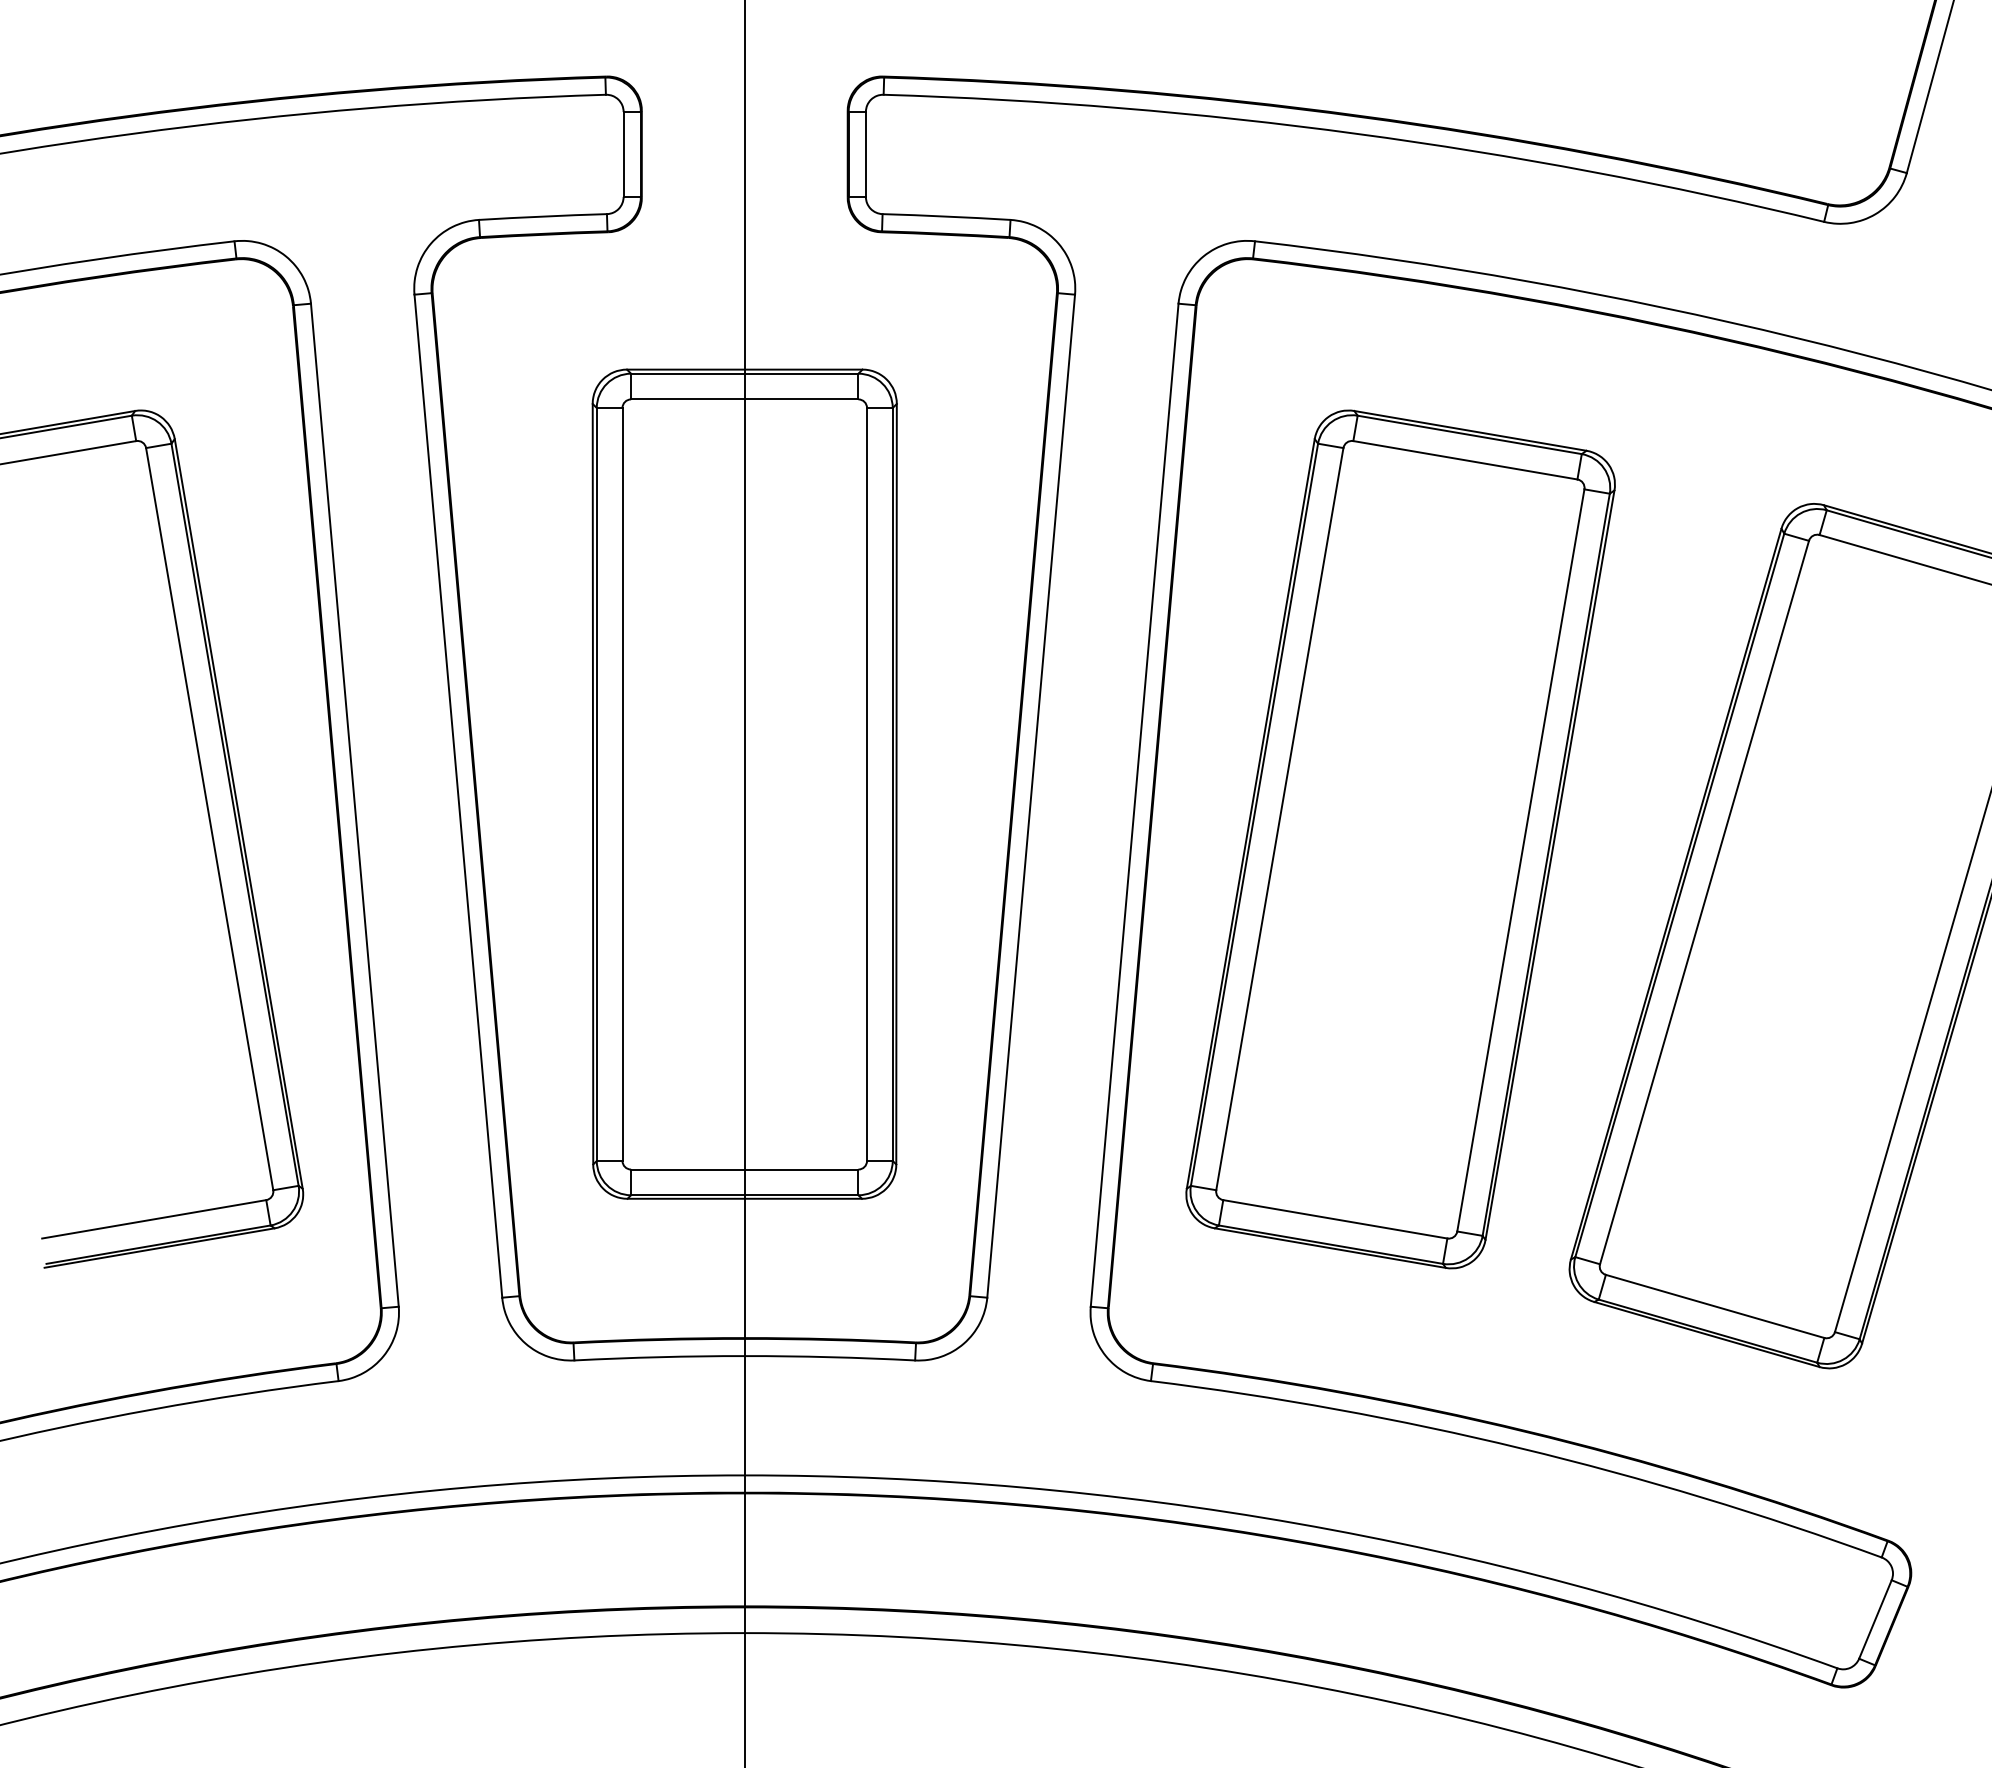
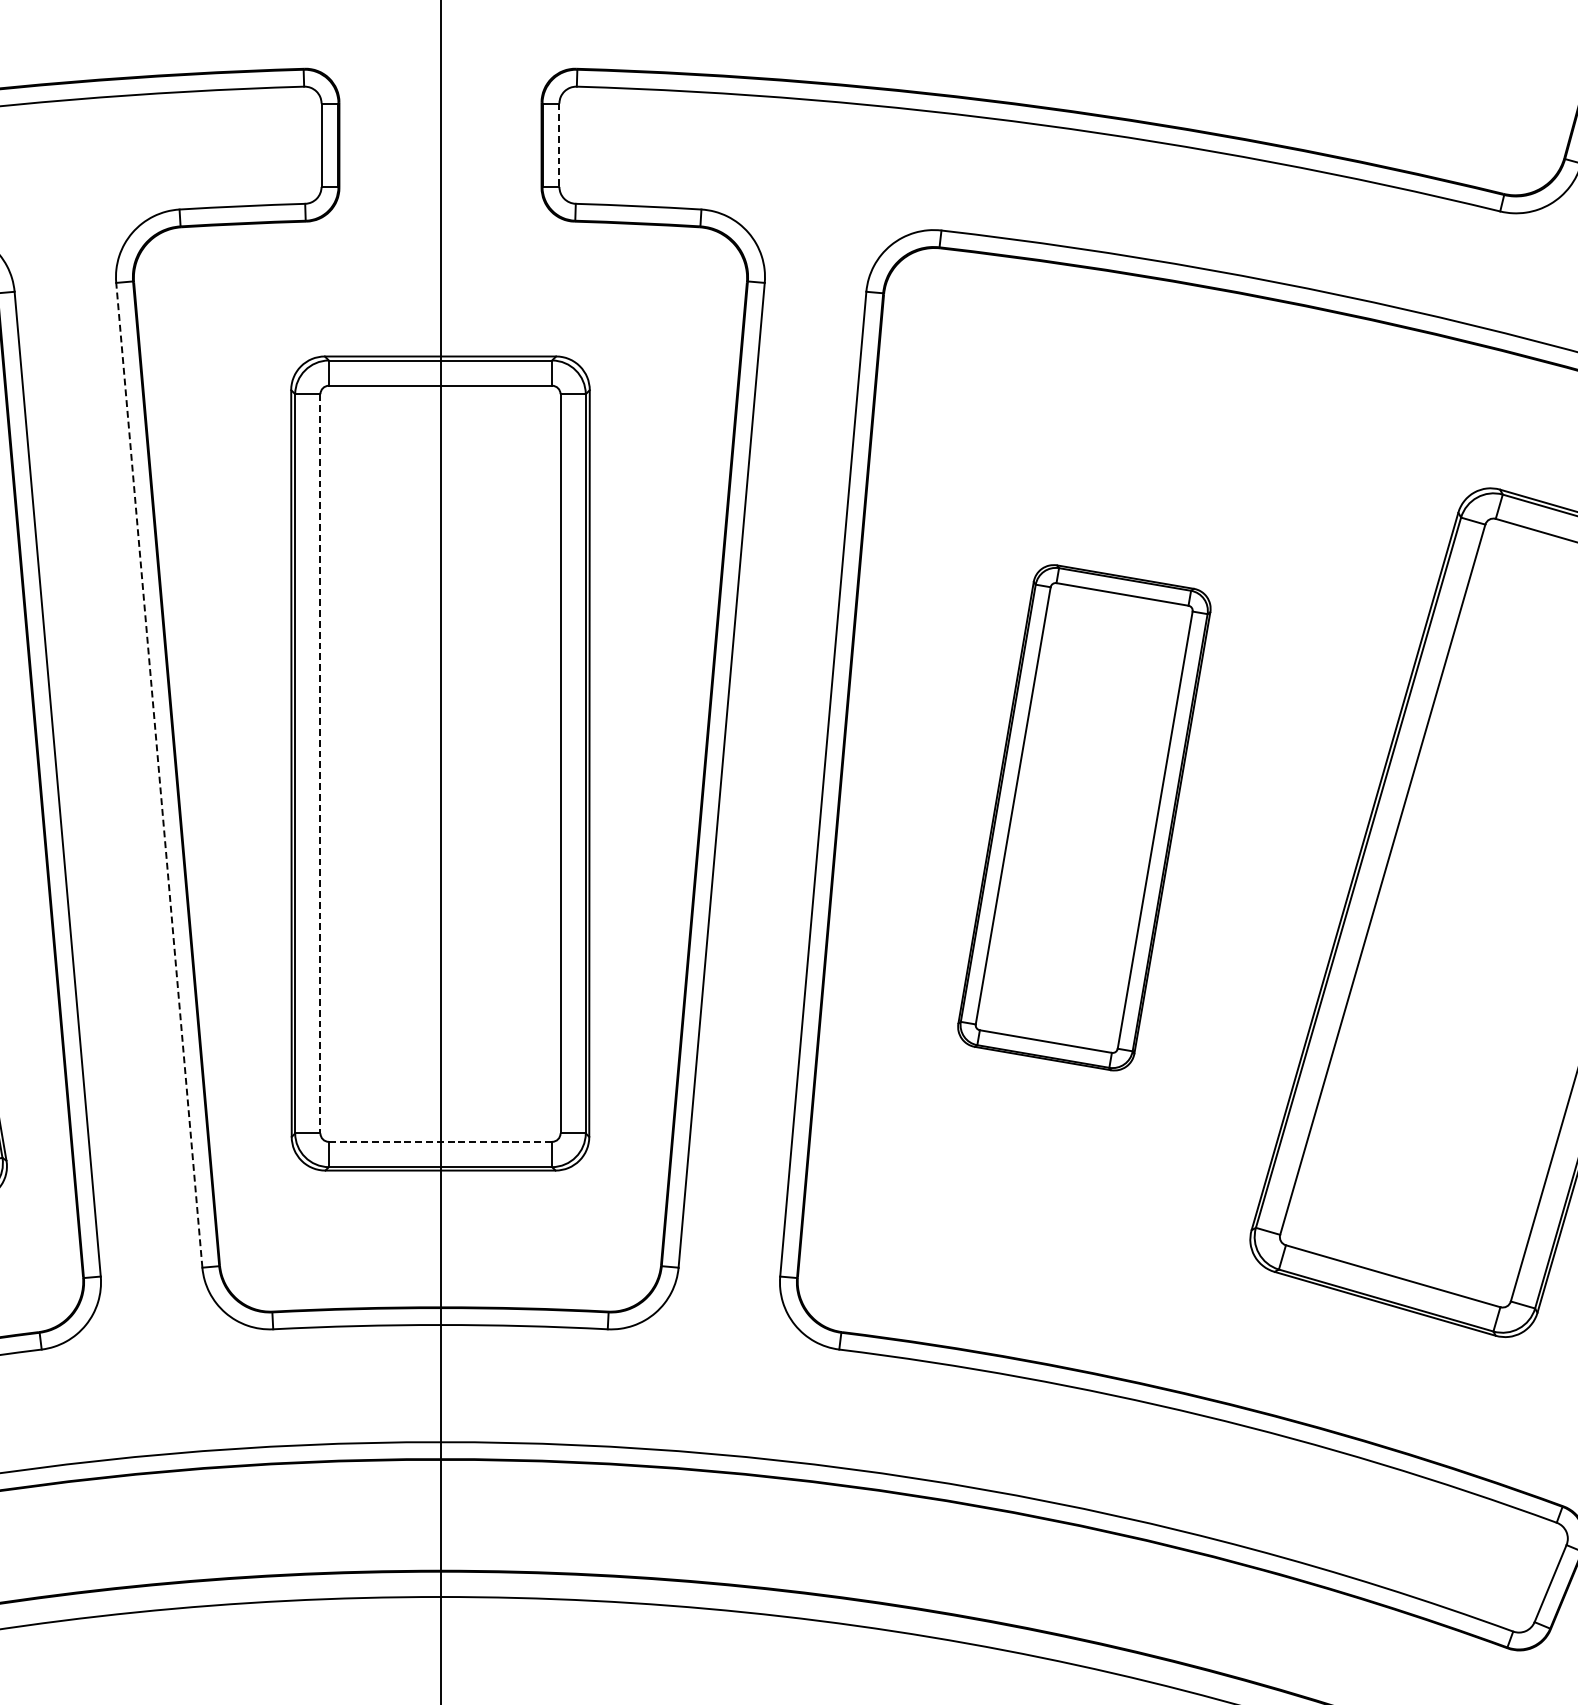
line: (865, 154) -> (559, 145), solid -> dashed
line: (622, 784) -> (320, 763), solid -> dashed
line: (458, 795) -> (159, 774), solid -> dashed
part: (1400, 839) -> (1084, 817), size x0.6
line: (744, 1169) -> (440, 1141), solid -> dashed

